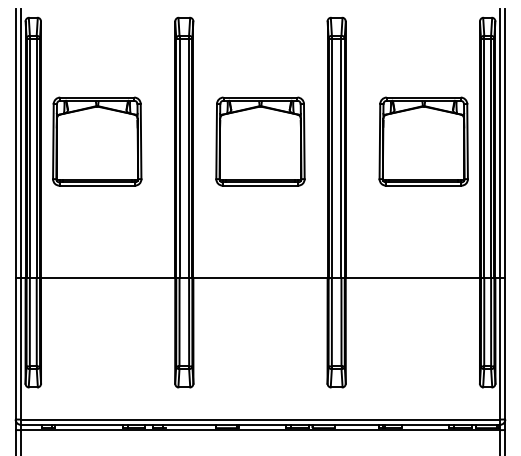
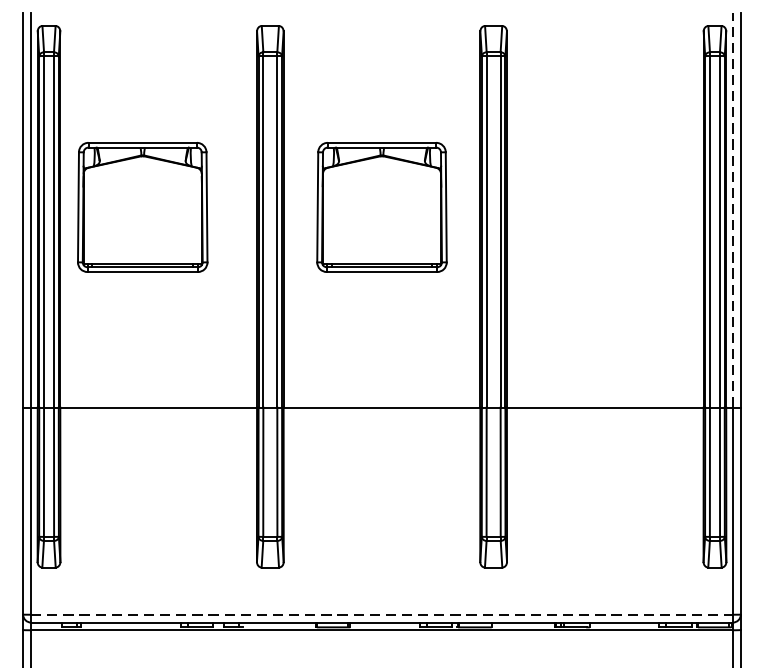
part: (423, 141) -> (620, 207), removed
line: (499, 143) -> (732, 210), solid -> dashed
line: (260, 419) -> (382, 614), solid -> dashed

